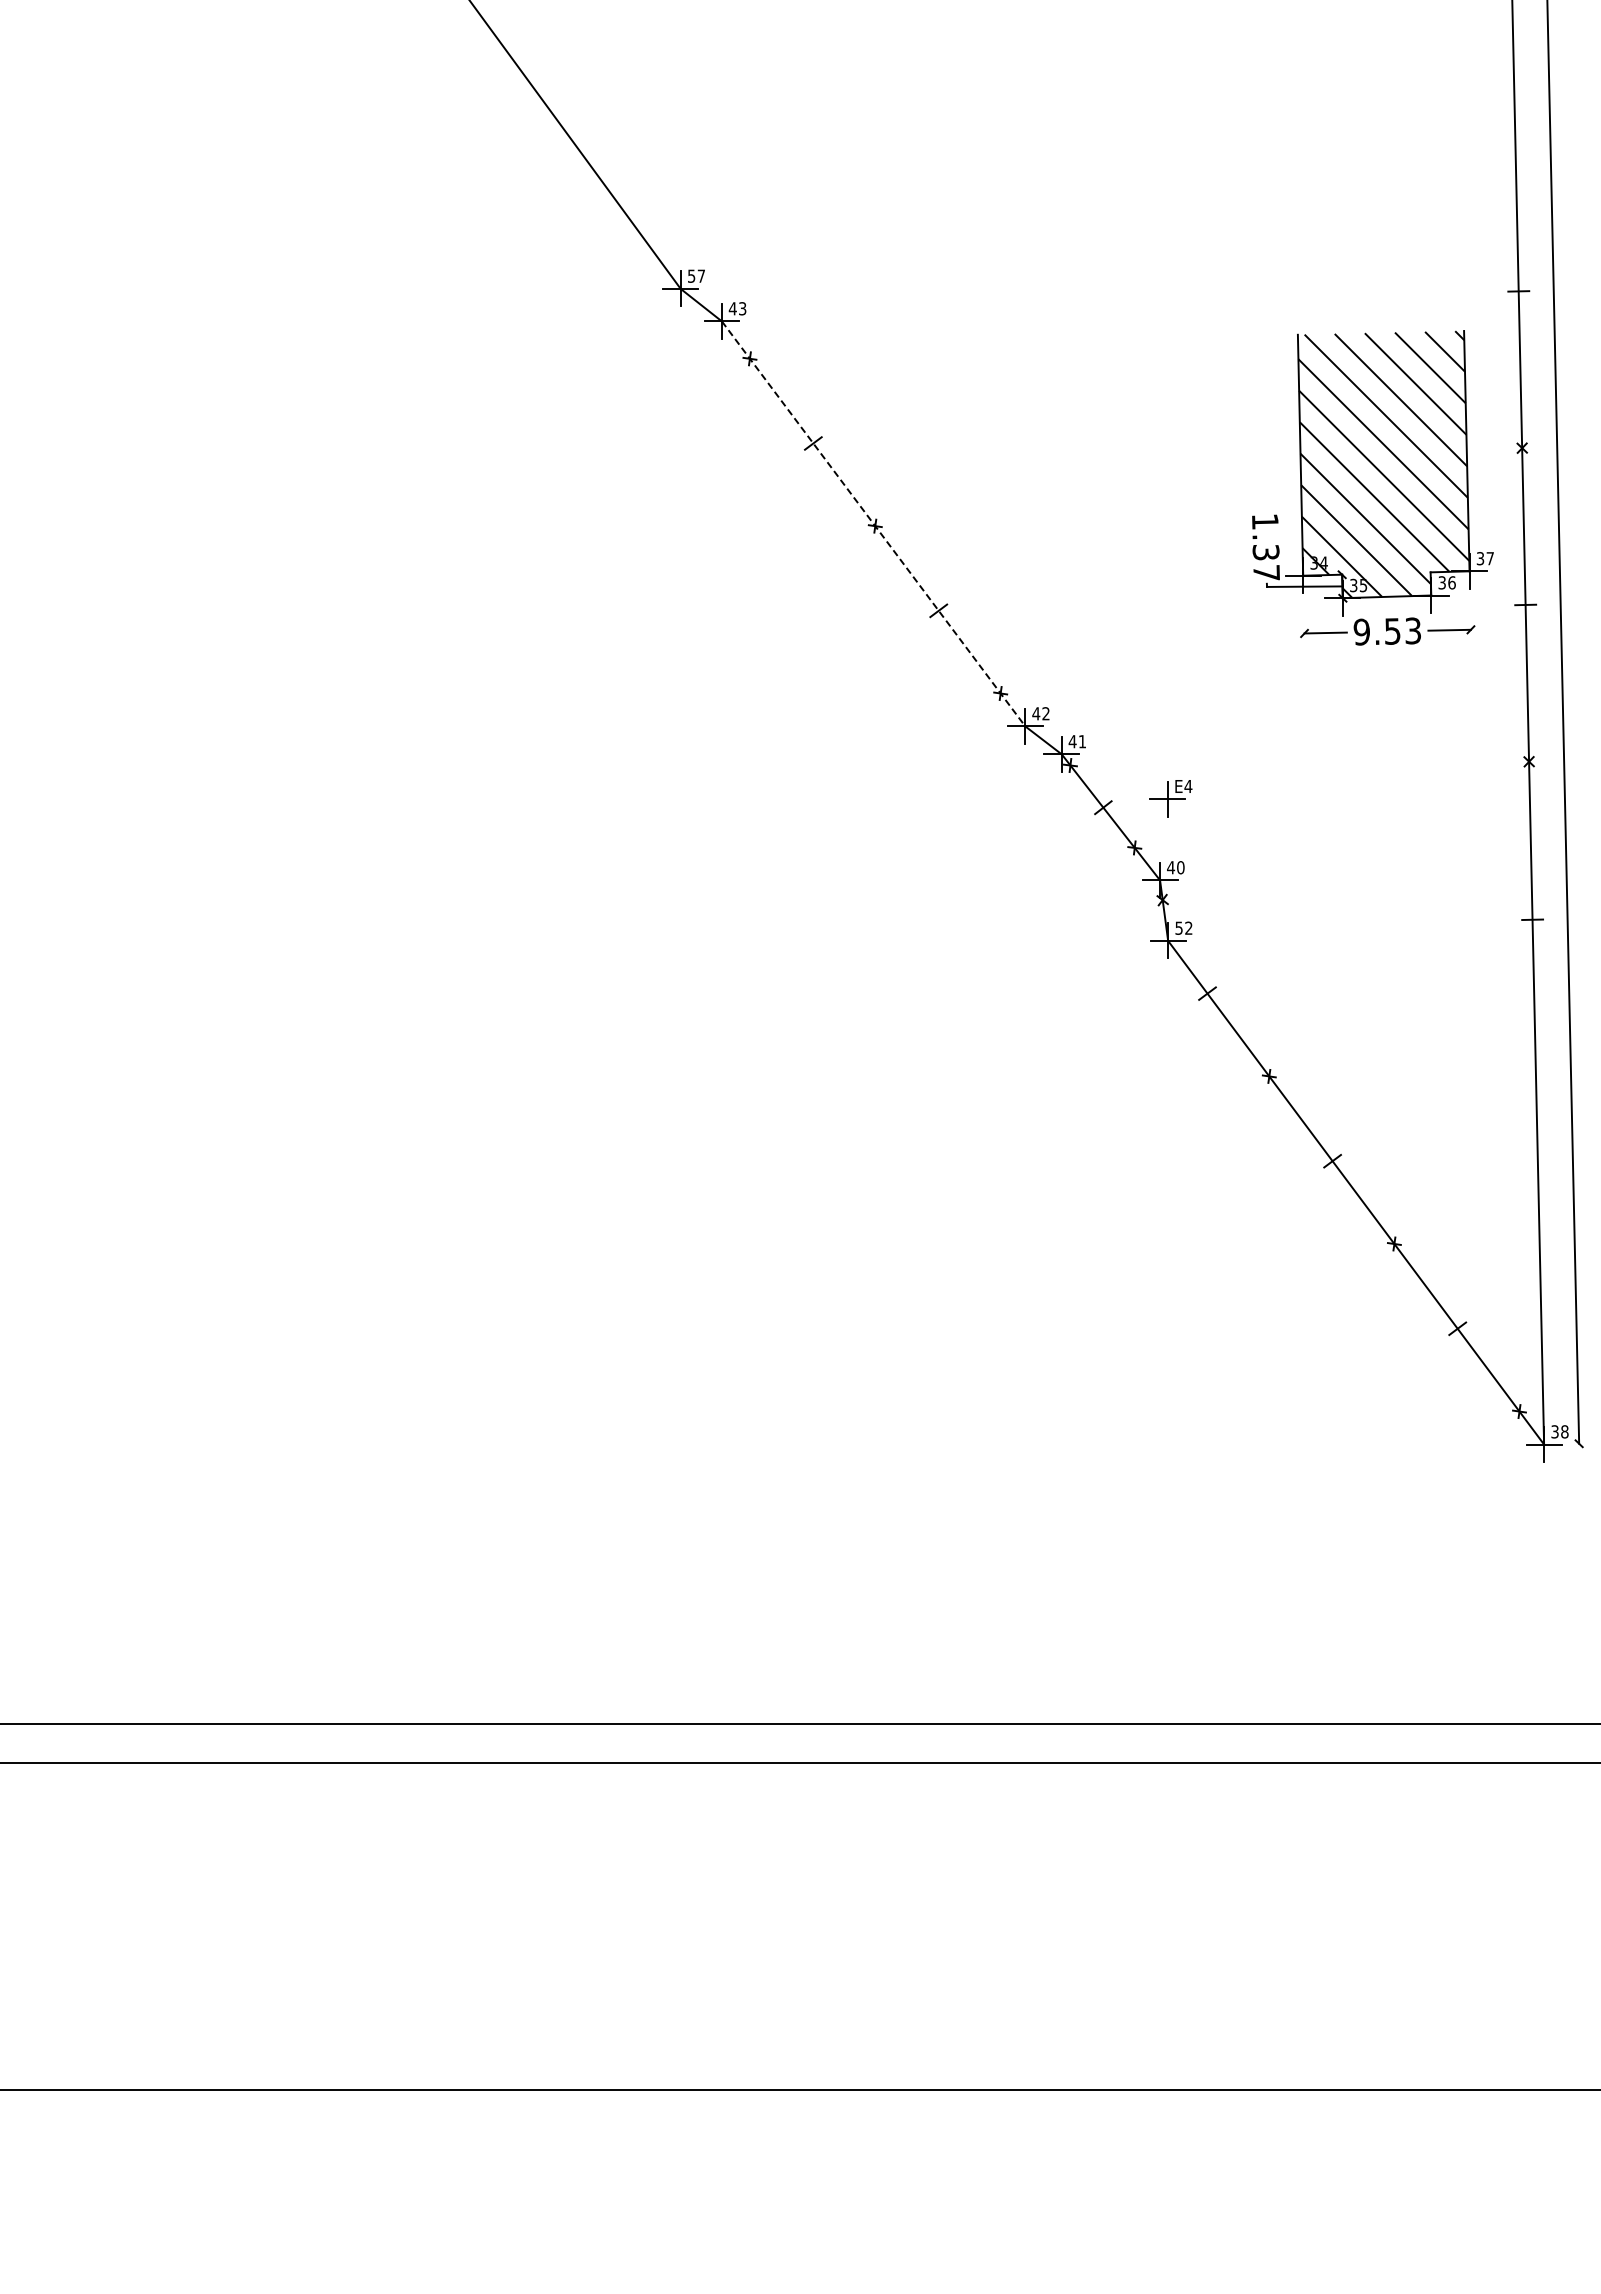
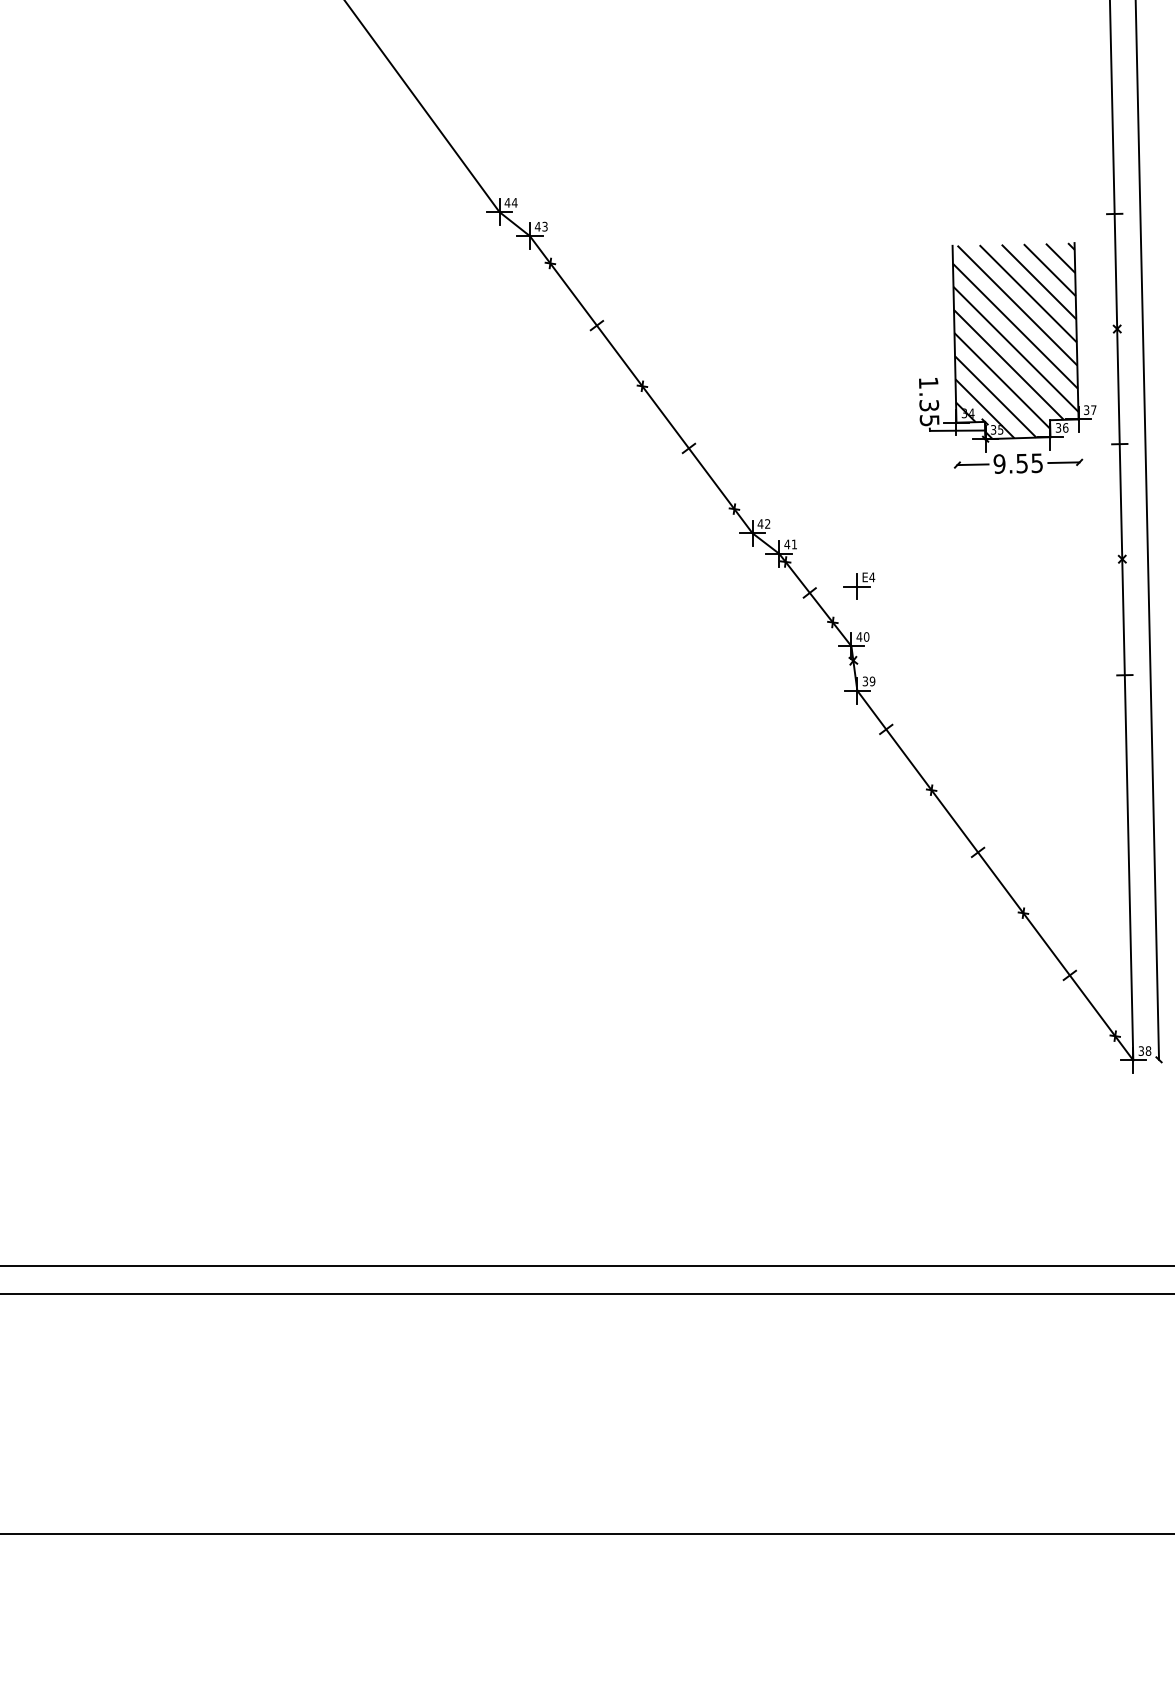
text: (696, 275) -> (511, 202), 57 -> 44
line: (873, 524) -> (641, 385), dashed -> solid
text: (1266, 572) -> (929, 420), 1.37 -> 1.35
text: (1413, 630) -> (1037, 462), 9.53 -> 9.55
text: (1183, 927) -> (868, 680), 52 -> 39

